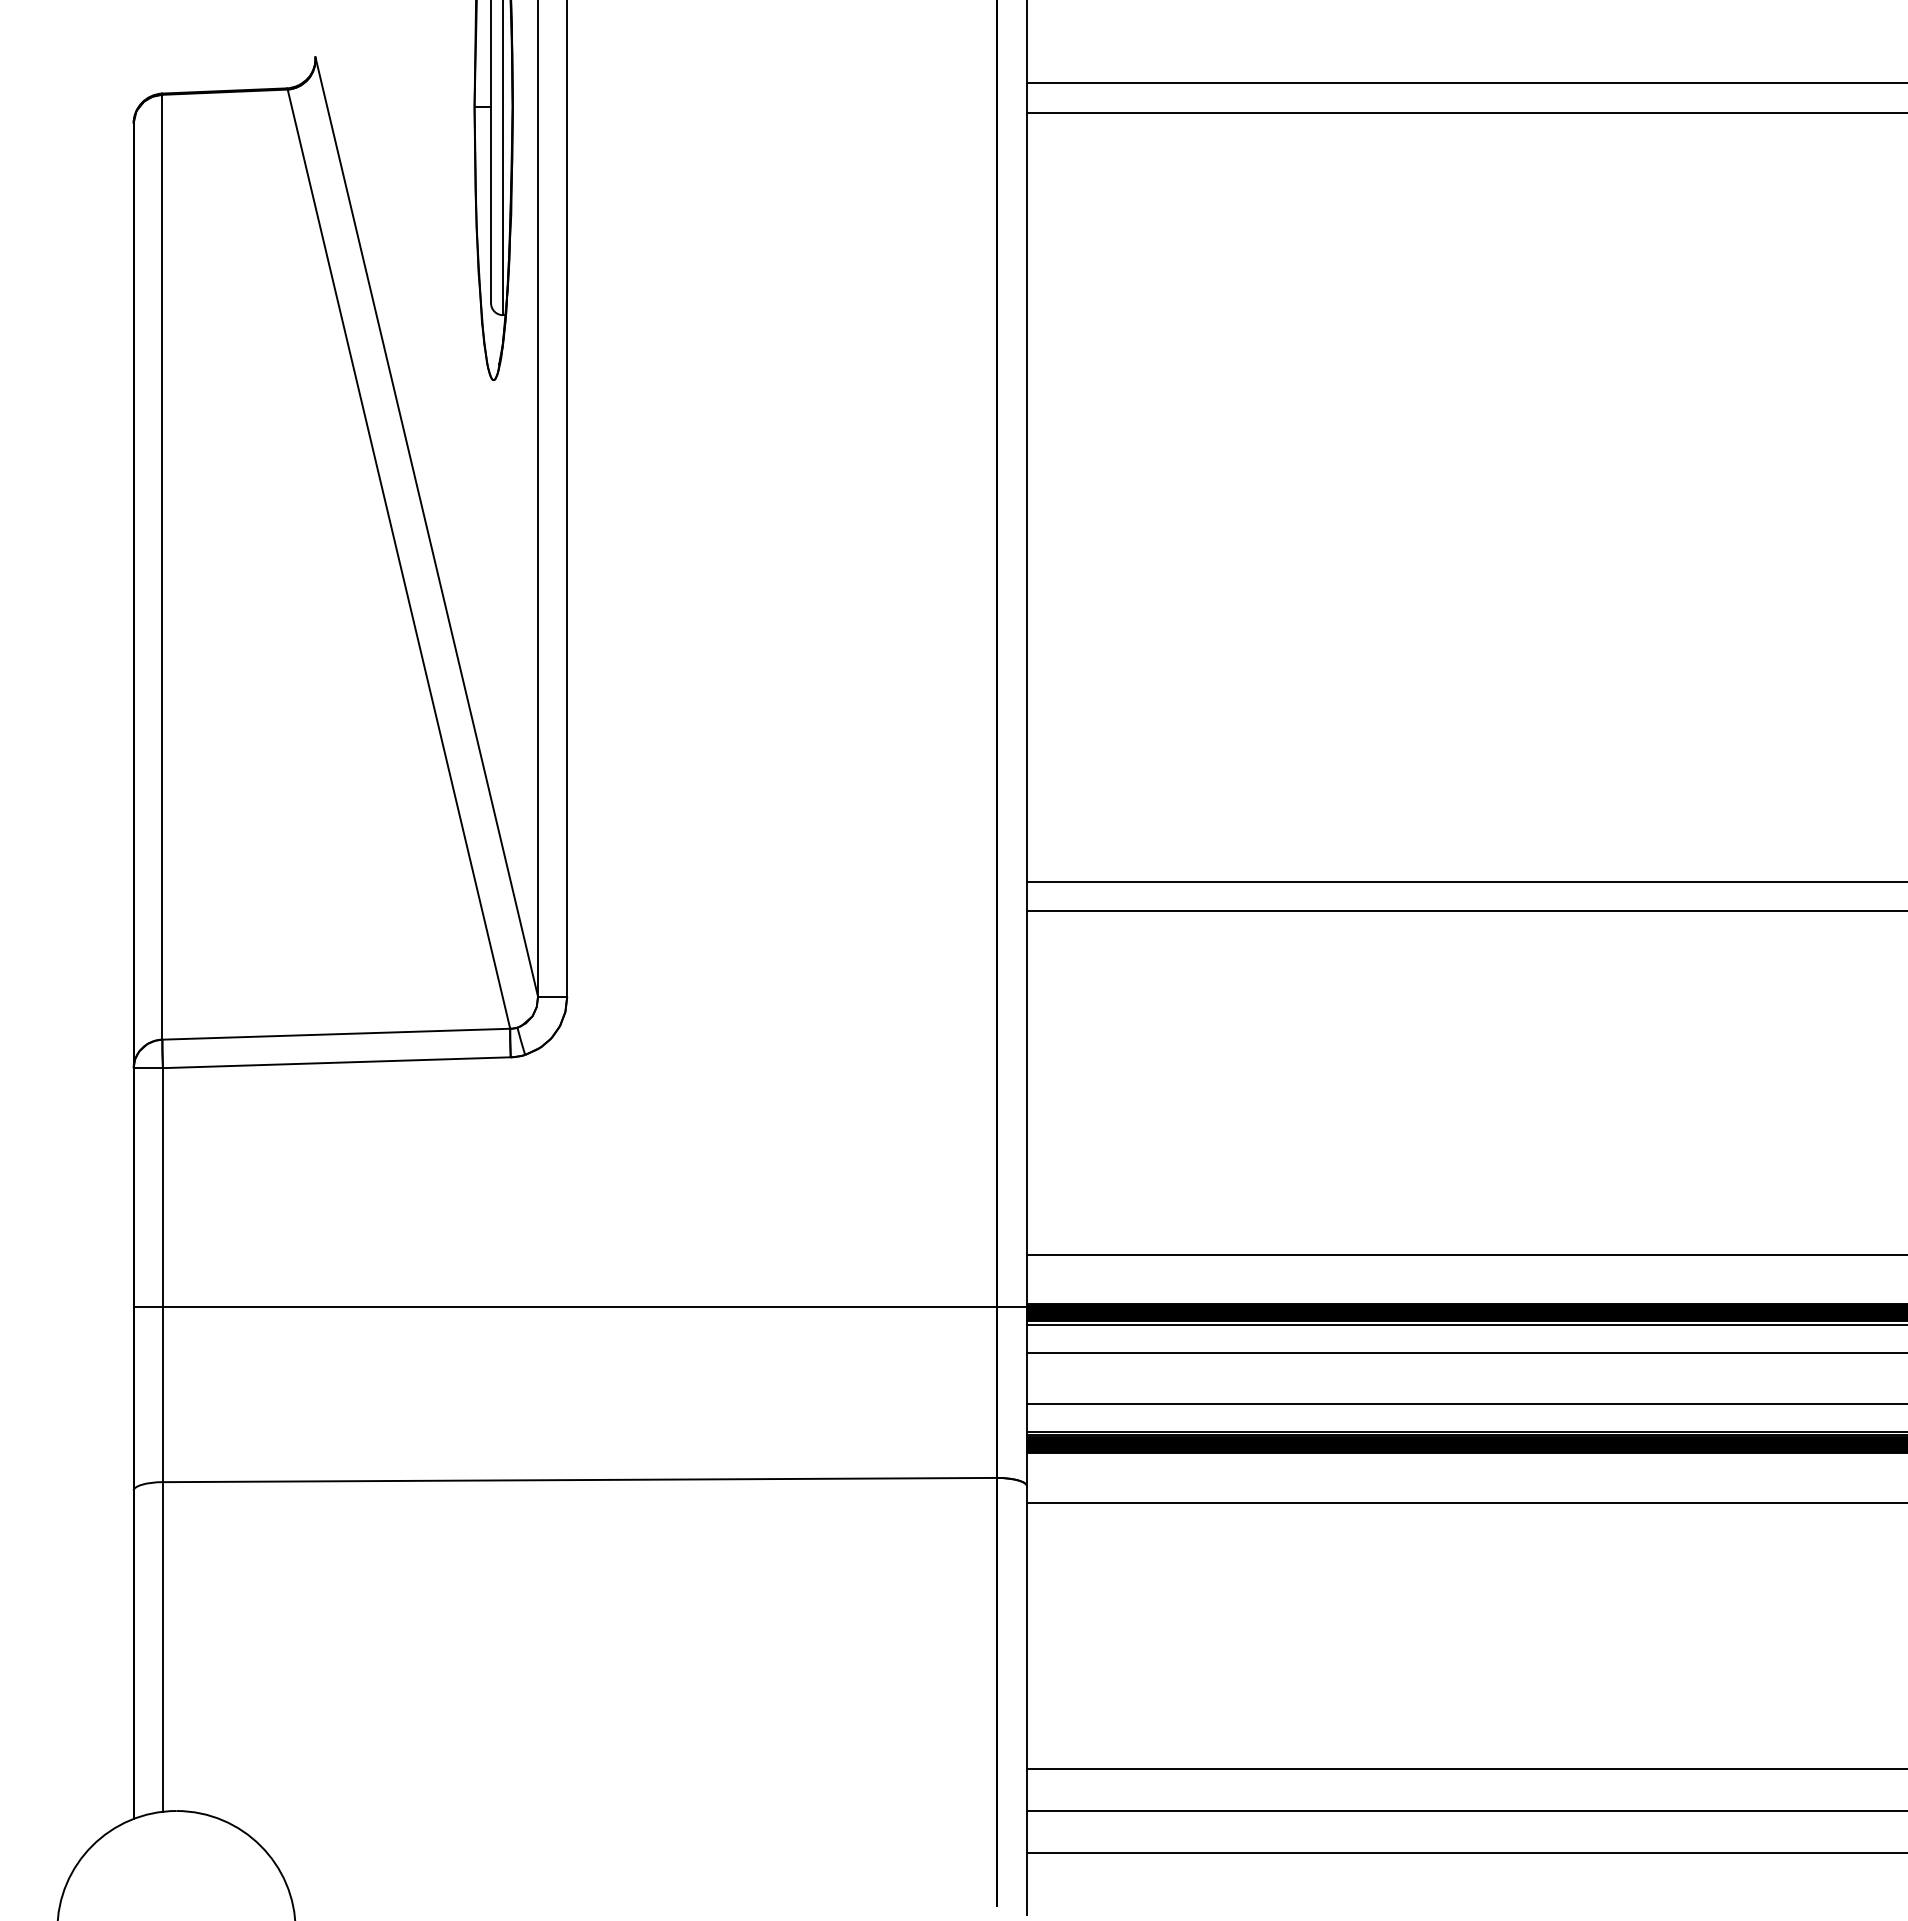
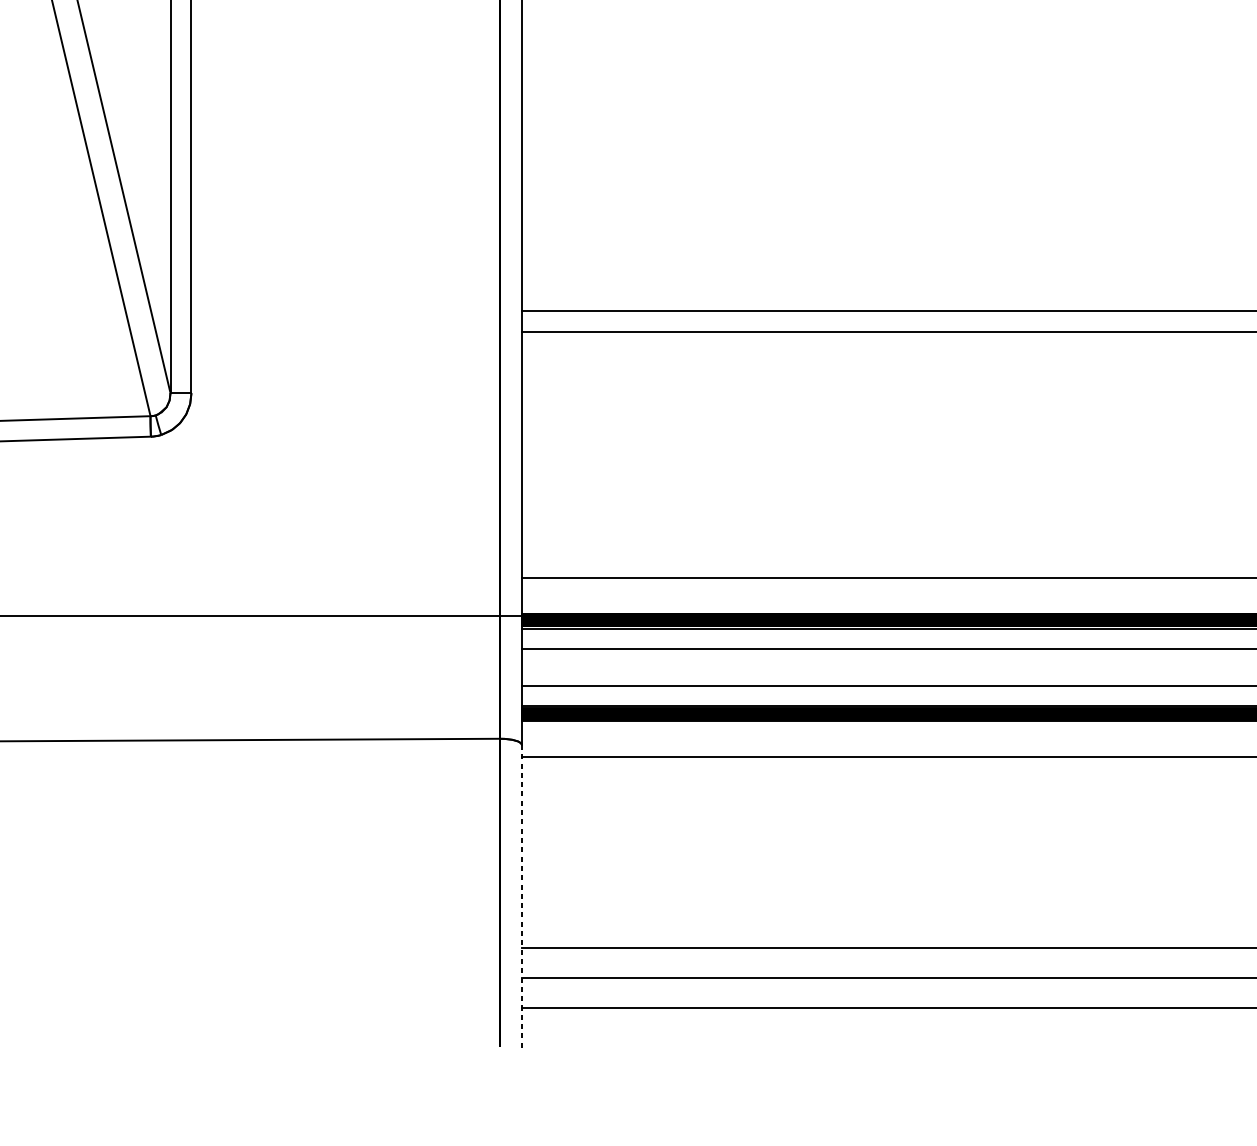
line: (1027, 1701) -> (522, 899), solid -> dashed

